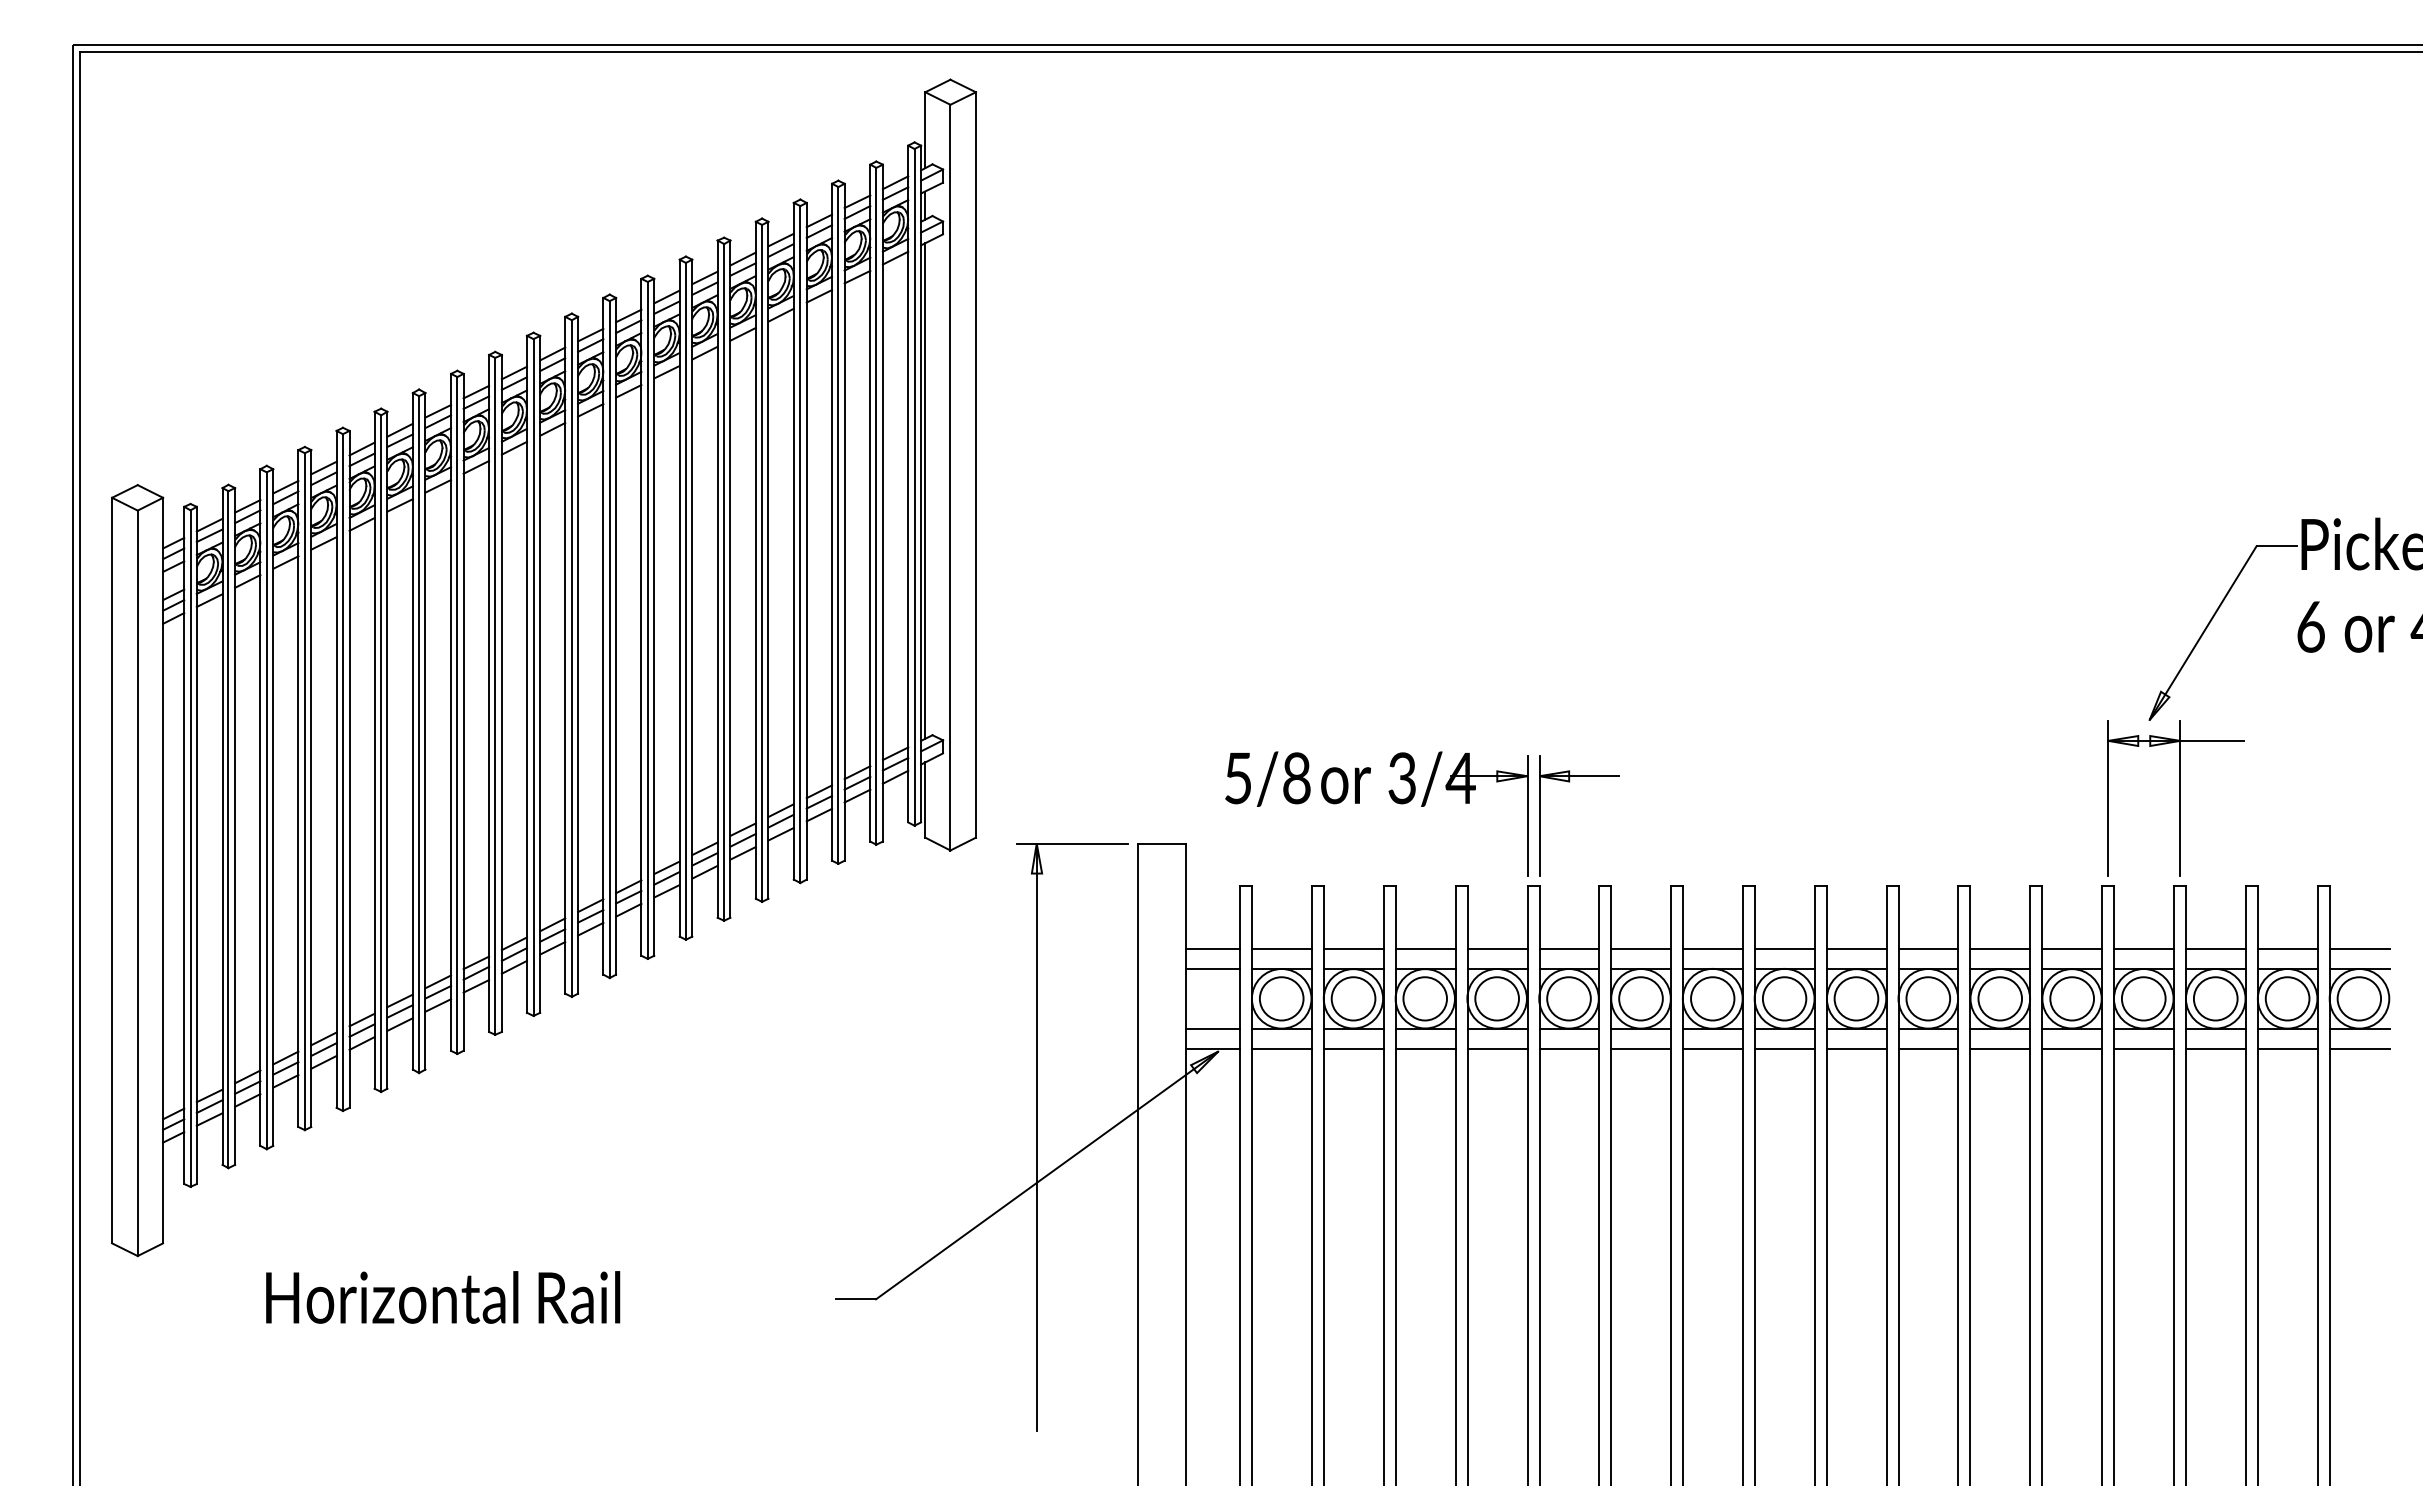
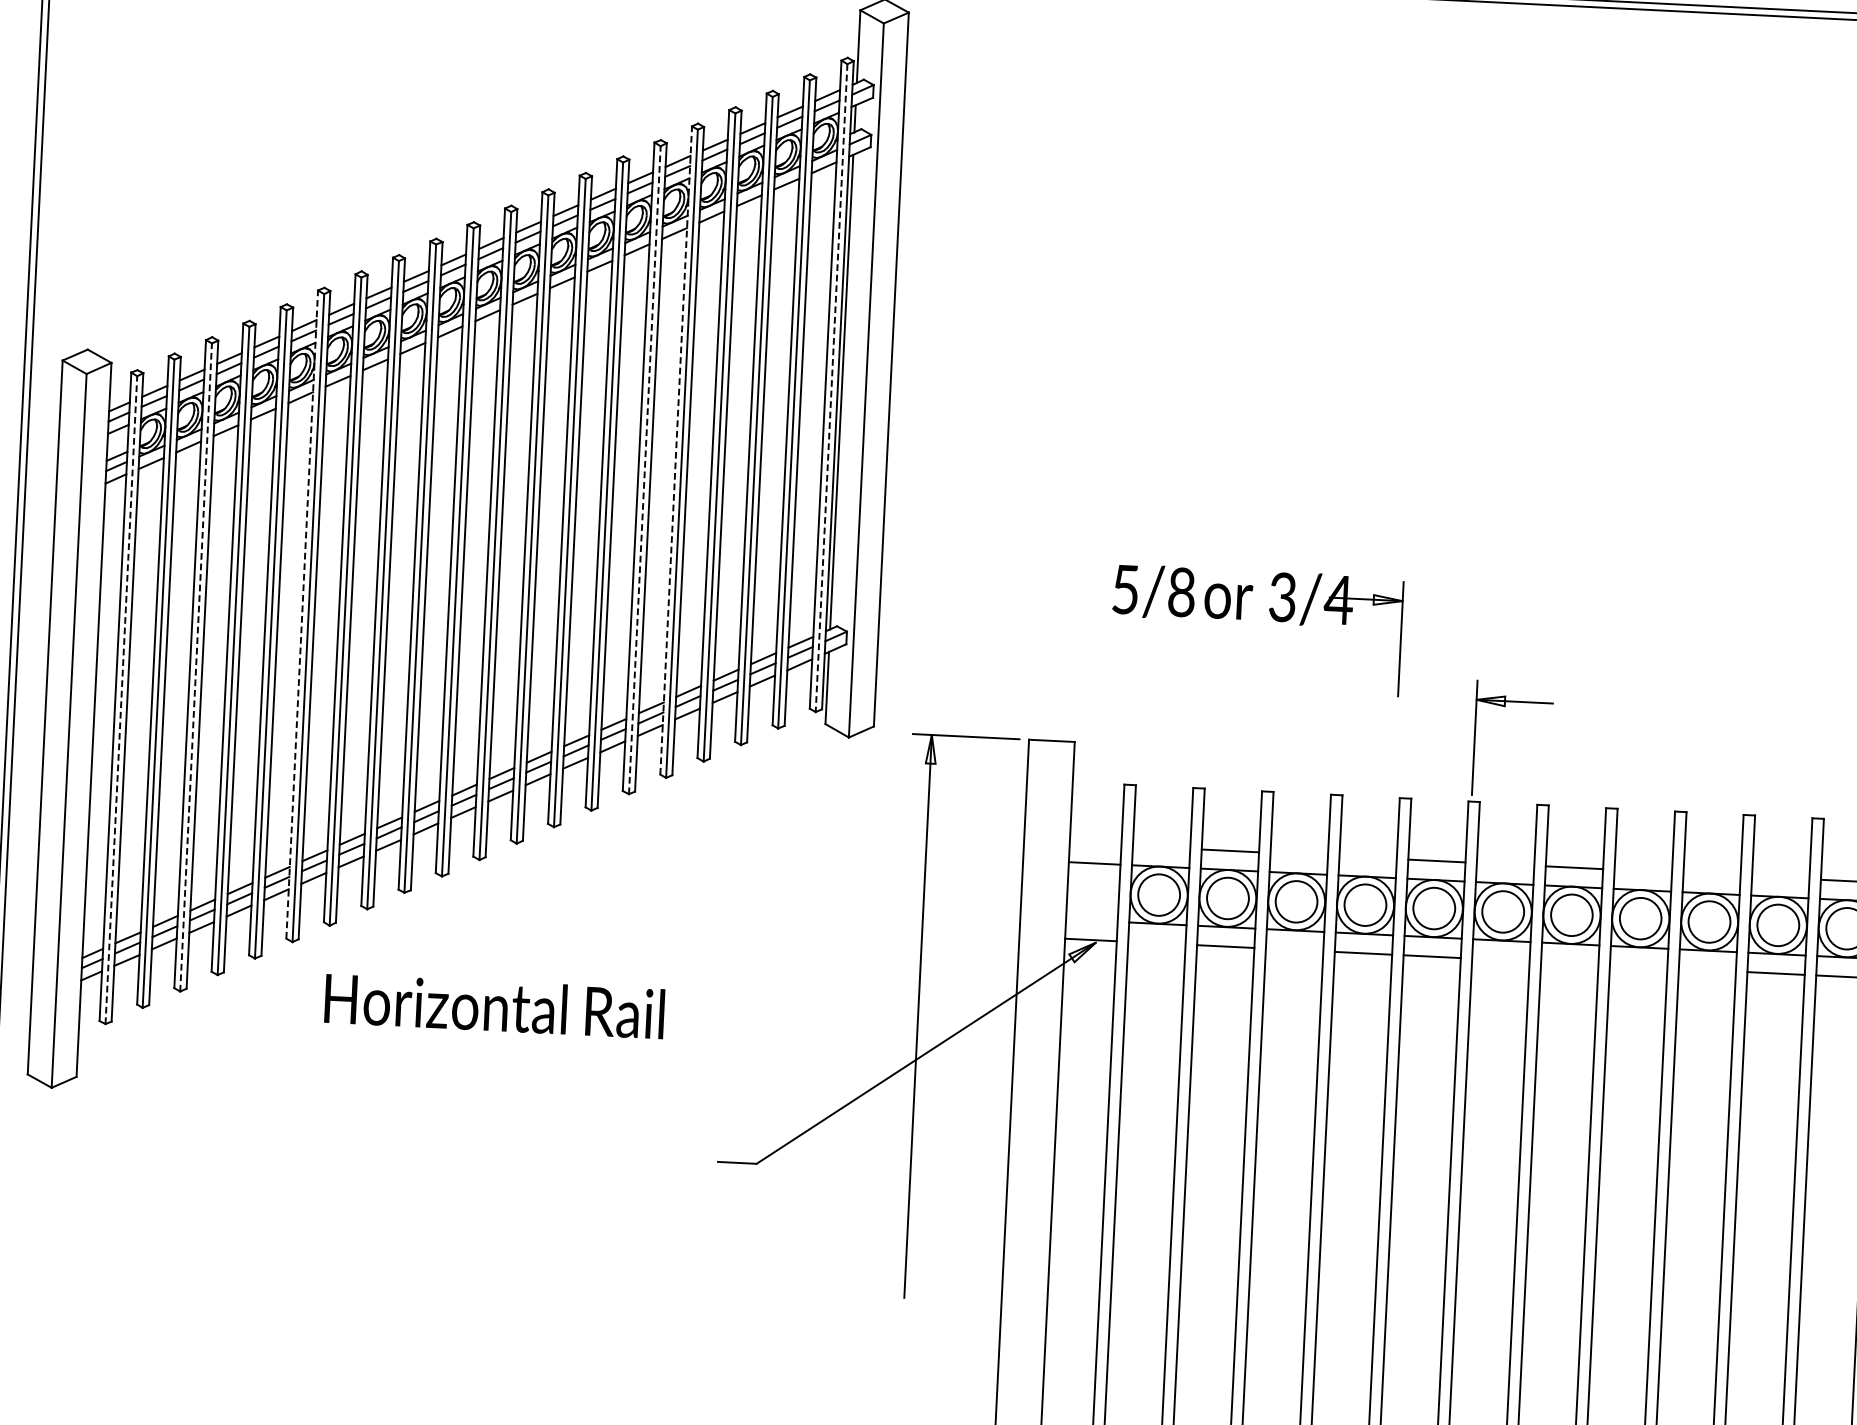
line: (914, 487) -> (831, 388), solid -> dashed
line: (755, 559) -> (675, 449), solid -> dashed
line: (724, 581) -> (645, 469), solid -> dashed
line: (374, 749) -> (302, 613), solid -> dashed
part: (1569, 782) -> (1505, 707), moved
part: (1359, 803) -> (1240, 619), moved
line: (266, 810) -> (195, 667), solid -> dashed
line: (190, 848) -> (121, 700), solid -> dashed
line: (1212, 949) -> (1095, 844), removed
line: (1281, 949) -> (1161, 847), removed
line: (1425, 949) -> (1299, 854), removed
line: (1497, 949) -> (1368, 857), removed
line: (1641, 949) -> (1505, 864), removed
line: (1784, 949) -> (1642, 871), removed
line: (1856, 949) -> (1711, 874), removed
line: (1928, 949) -> (1780, 878), removed
line: (1212, 1028) -> (1091, 920), removed
line: (1281, 1049) -> (1156, 943), removed
line: (1425, 1049) -> (1294, 950), removed
line: (1641, 1049) -> (1501, 960), removed
line: (1712, 1049) -> (1569, 963), removed
line: (1784, 1049) -> (1638, 967), removed
line: (1856, 1049) -> (1707, 970), removed
text: (443, 1297) -> (495, 1006), moved

